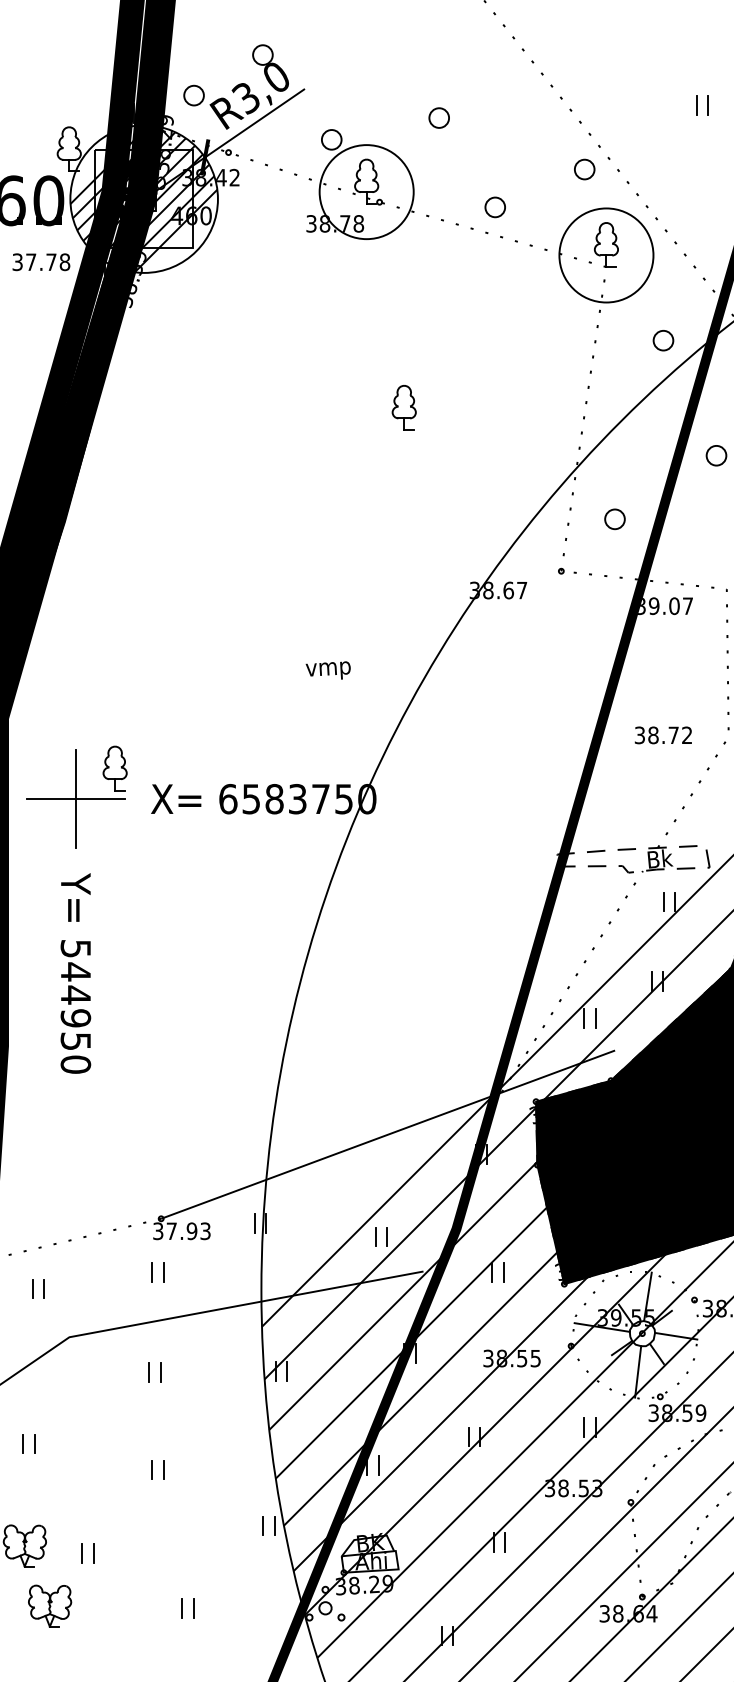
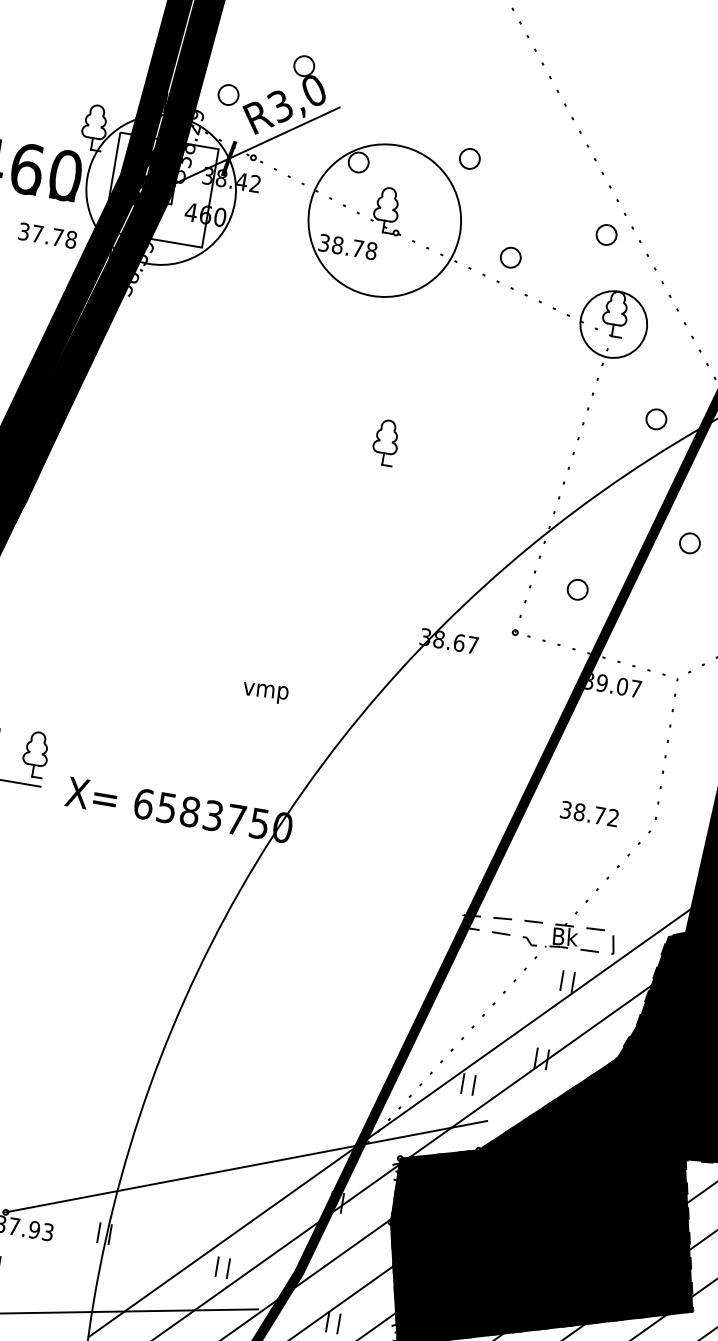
circle: (366, 192) -> (384, 221), size x1.6
hatch: (143, 198) -> (160, 189), removed
circle: (606, 255) -> (613, 324), size x0.7

